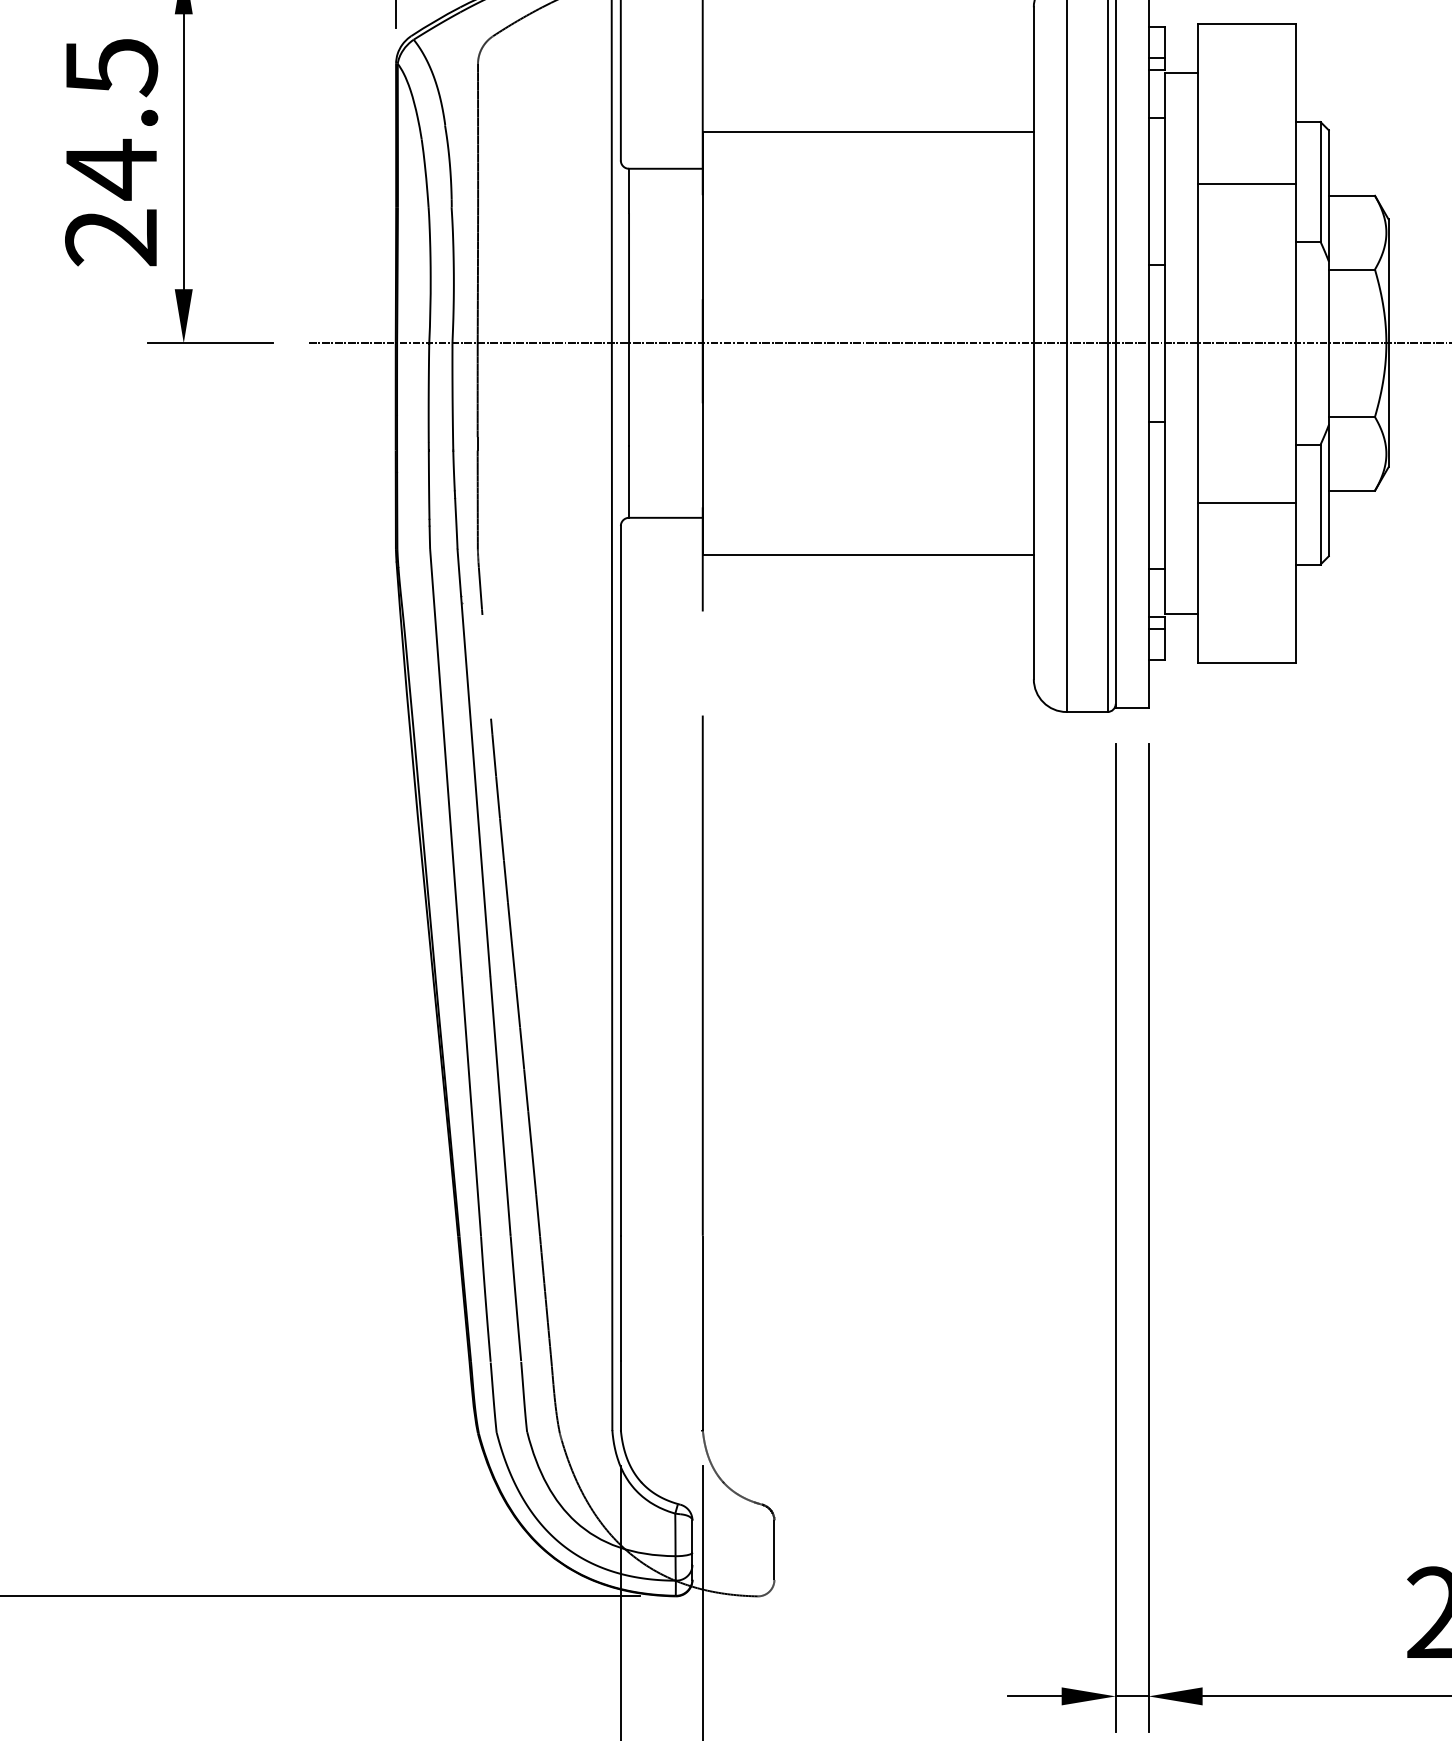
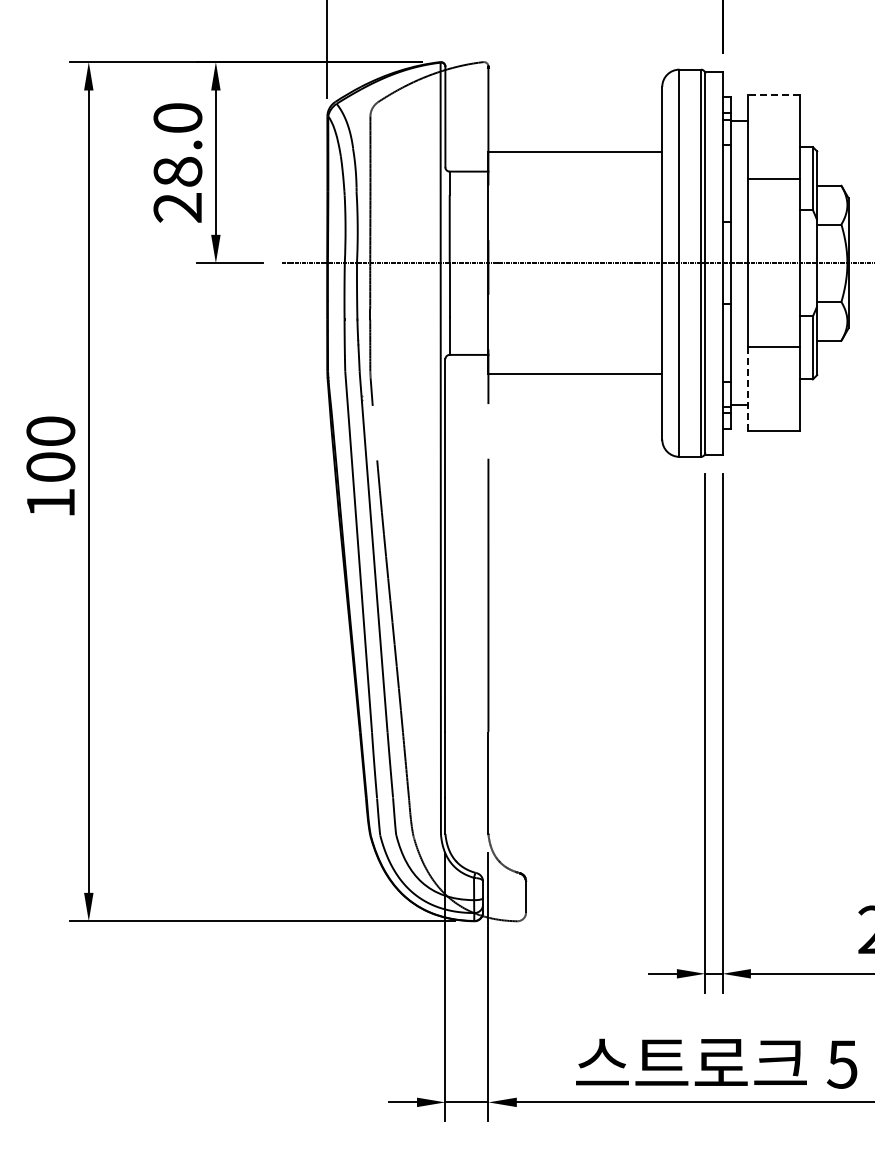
line: (1247, 23) -> (774, 95), solid -> dashed
text: (110, 119) -> (177, 145), 24.5 -> 28.0
line: (1198, 583) -> (748, 389), solid -> dashed

